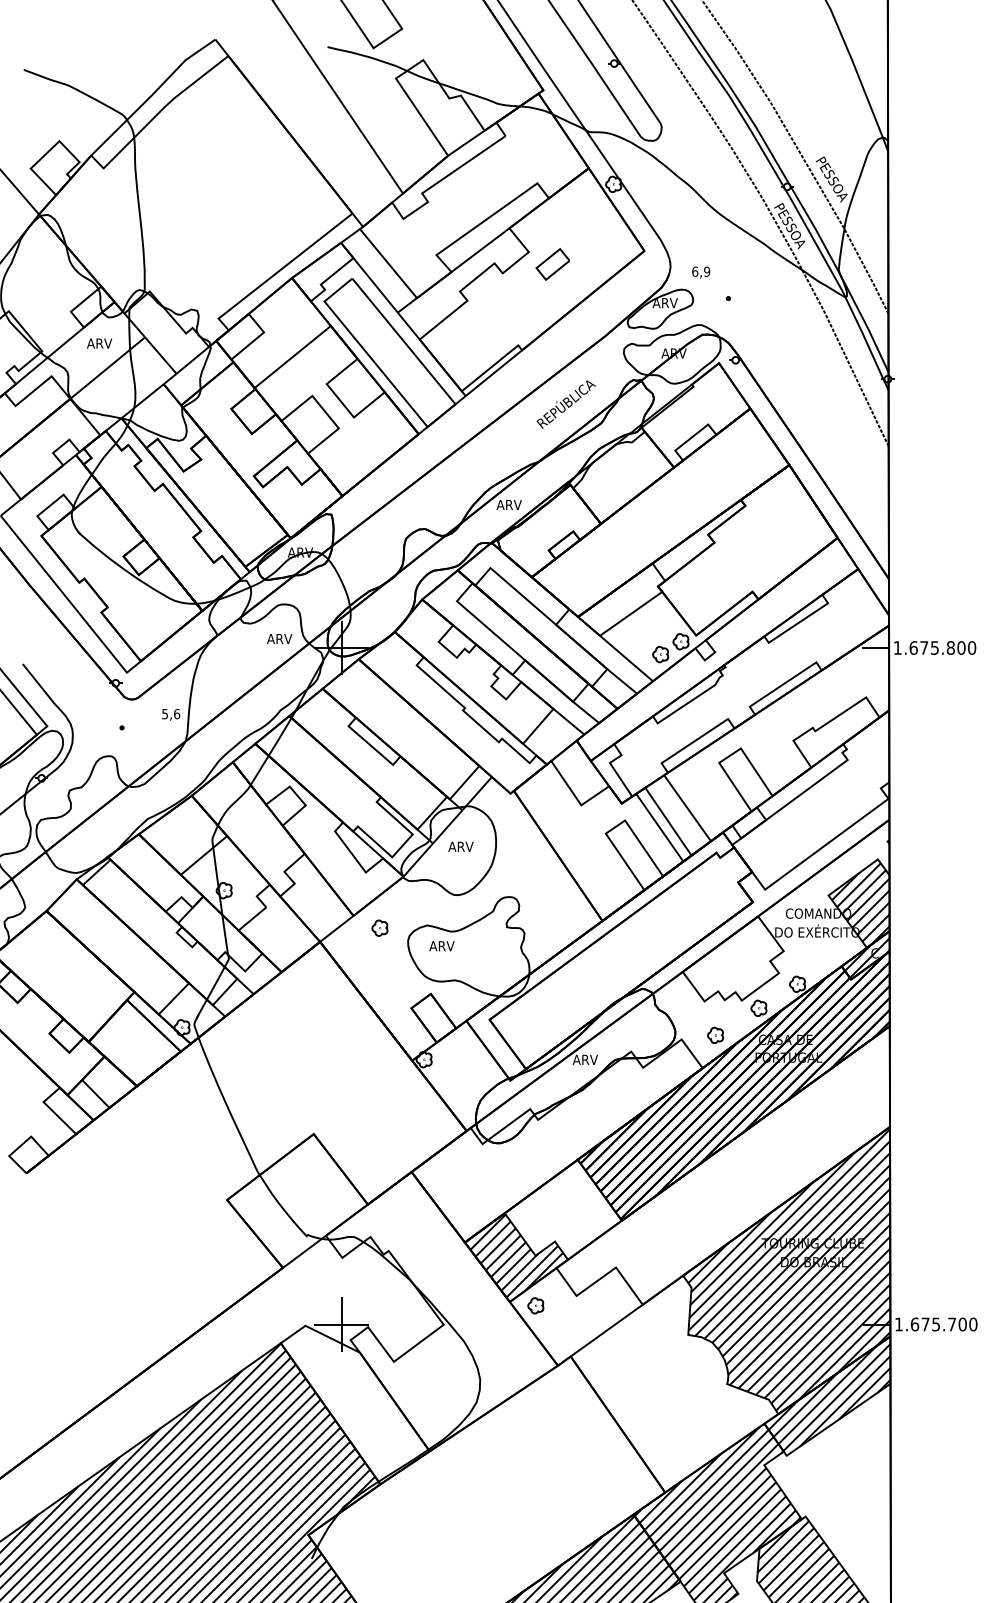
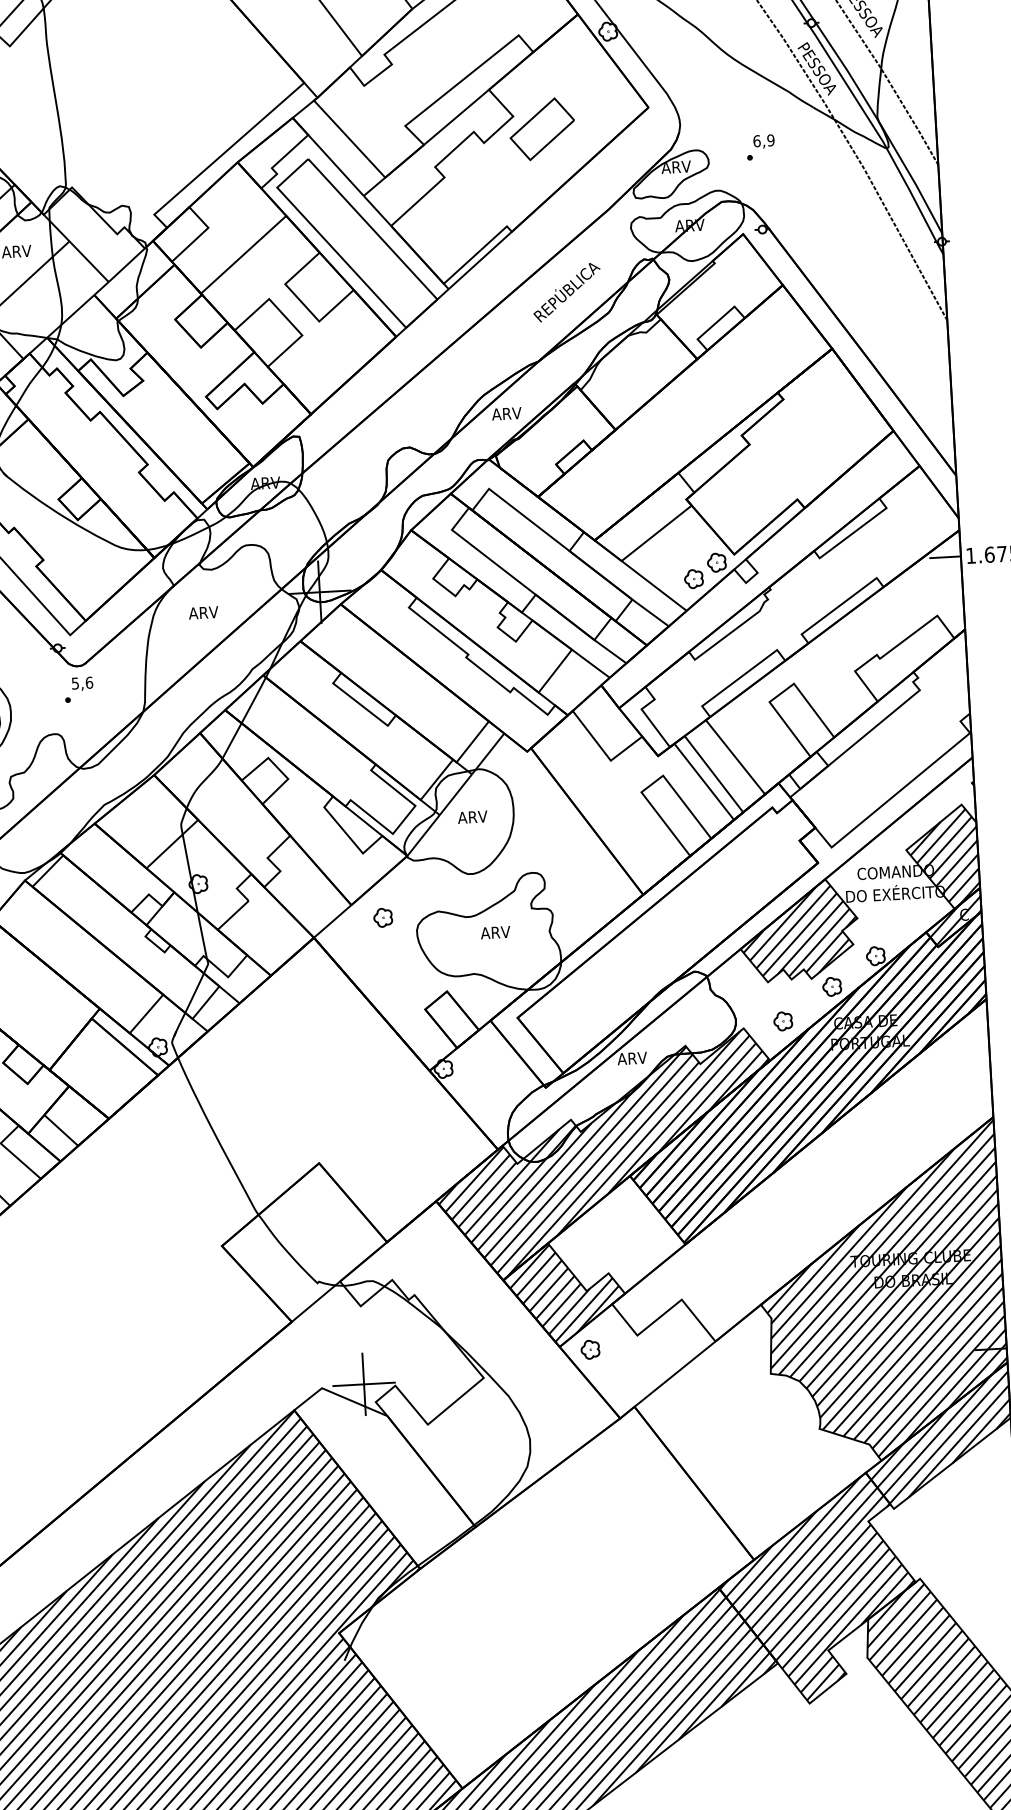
part: (552, 264) -> (541, 129), size x1.67
text: (701, 272) -> (764, 141), moved
text: (279, 638) -> (203, 612), moved
text: (171, 714) -> (82, 683), moved
text: (441, 946) -> (495, 933), moved
hatch: (733, 959) -> (799, 931), added
hatch: (557, 1140) -> (604, 1154), added

